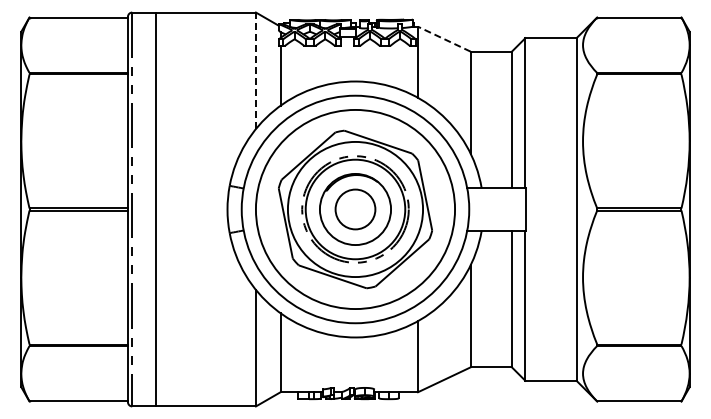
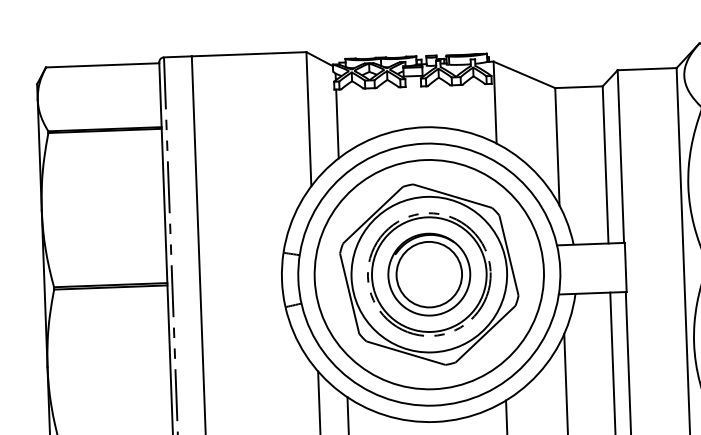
line: (443, 39) -> (523, 75), dashed -> solid
line: (255, 70) -> (308, 118), dashed -> solid
circle: (355, 209) -> (429, 274), size x1.43

